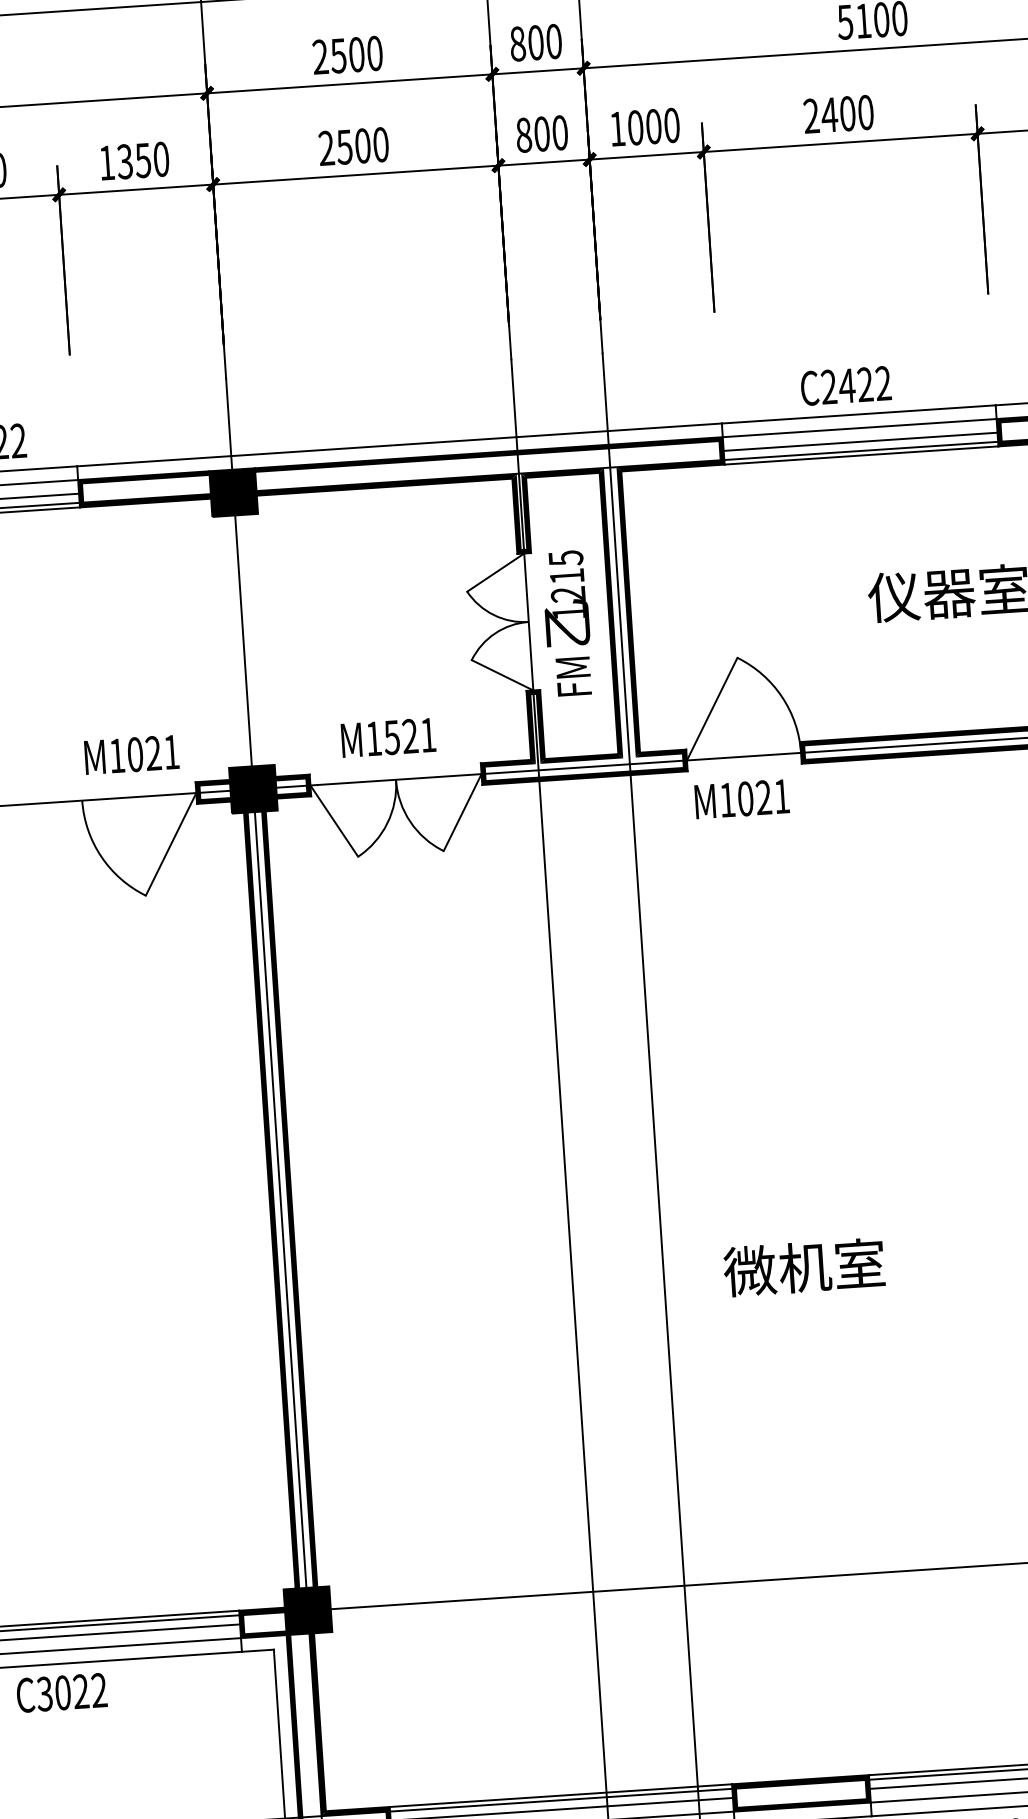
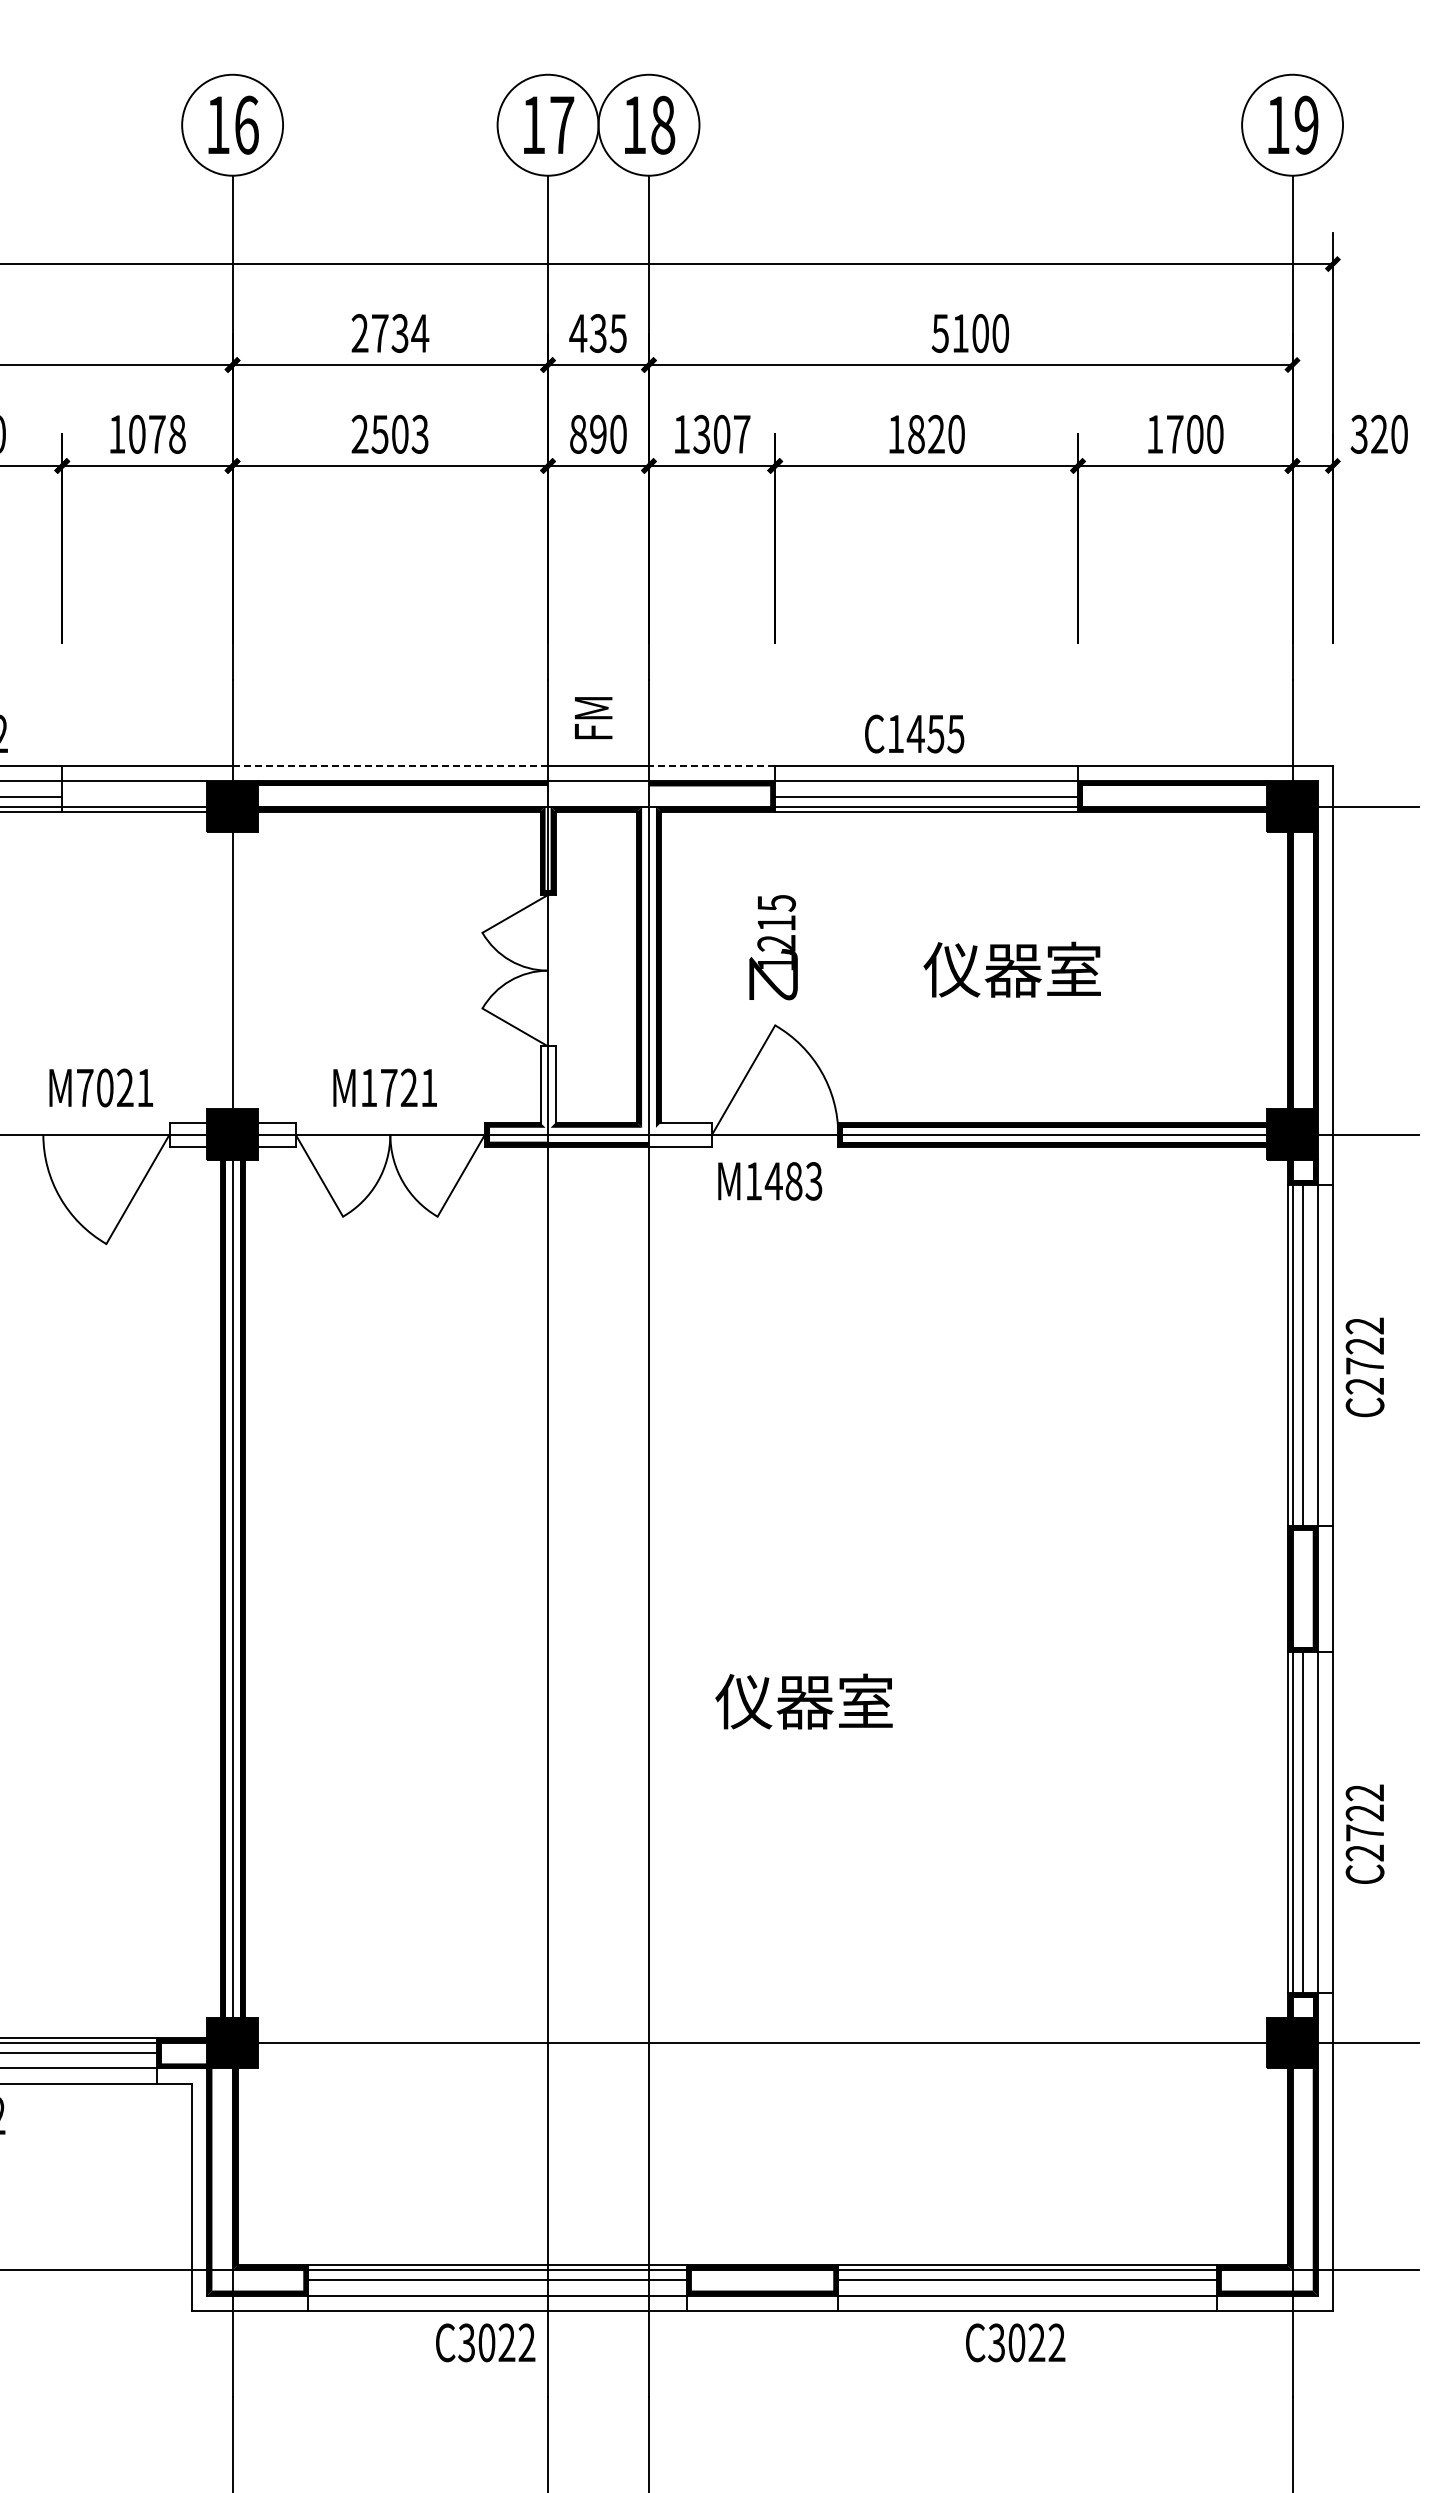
text: (535, 42) -> (597, 333), 800 -> 435
text: (357, 54) -> (400, 333), 2500 -> 2734
text: (829, 114) -> (916, 433), 2400 -> 1820
text: (653, 125) -> (721, 433), 1000 -> 1307
text: (542, 134) -> (598, 434), 800 -> 890
text: (380, 144) -> (419, 434), 2500 -> 2503
text: (142, 159) -> (156, 433), 1350 -> 1078
text: (855, 384) -> (925, 733), C2422 -> C1455
line: (664, 427) -> (711, 766), solid -> dashed
line: (374, 446) -> (390, 766), solid -> dashed
fill: (563, 449) -> (598, 783), removed
fill: (144, 489) -> (134, 796), removed
text: (565, 598) -> (773, 947), moved
text: (573, 676) -> (593, 718), moved
fill: (535, 726) -> (547, 1086), removed
text: (391, 738) -> (388, 1088), M1521 -> M1721
text: (117, 755) -> (85, 1087), M1021 -> M7021
fill: (658, 762) -> (680, 1134), removed
fill: (293, 786) -> (276, 1134), removed
fill: (213, 791) -> (188, 1134), removed
text: (763, 797) -> (793, 1181), M1021 -> M1483
text: (777, 1269) -> (774, 1701), 微机室 -> 仪器室

